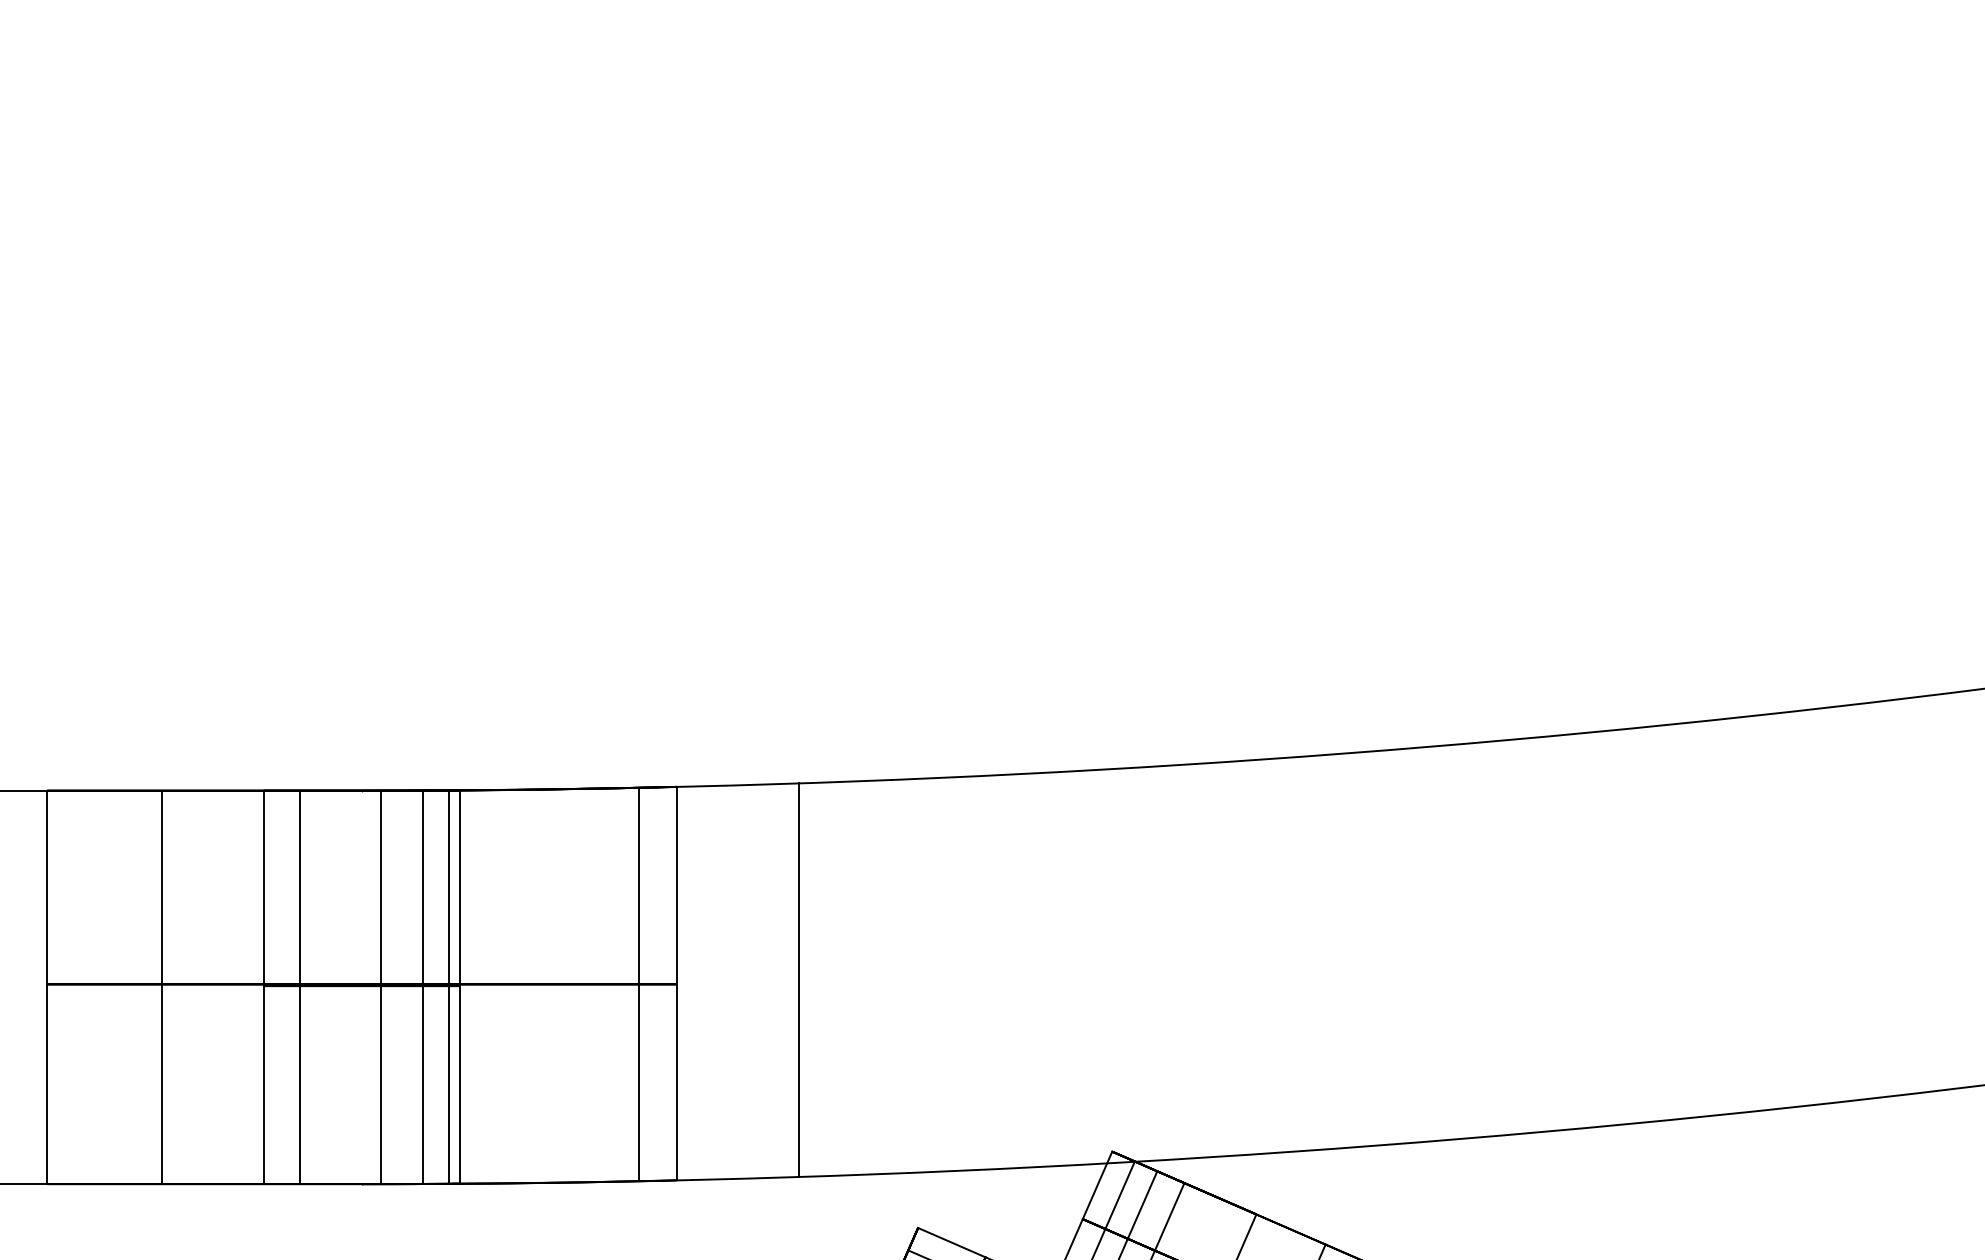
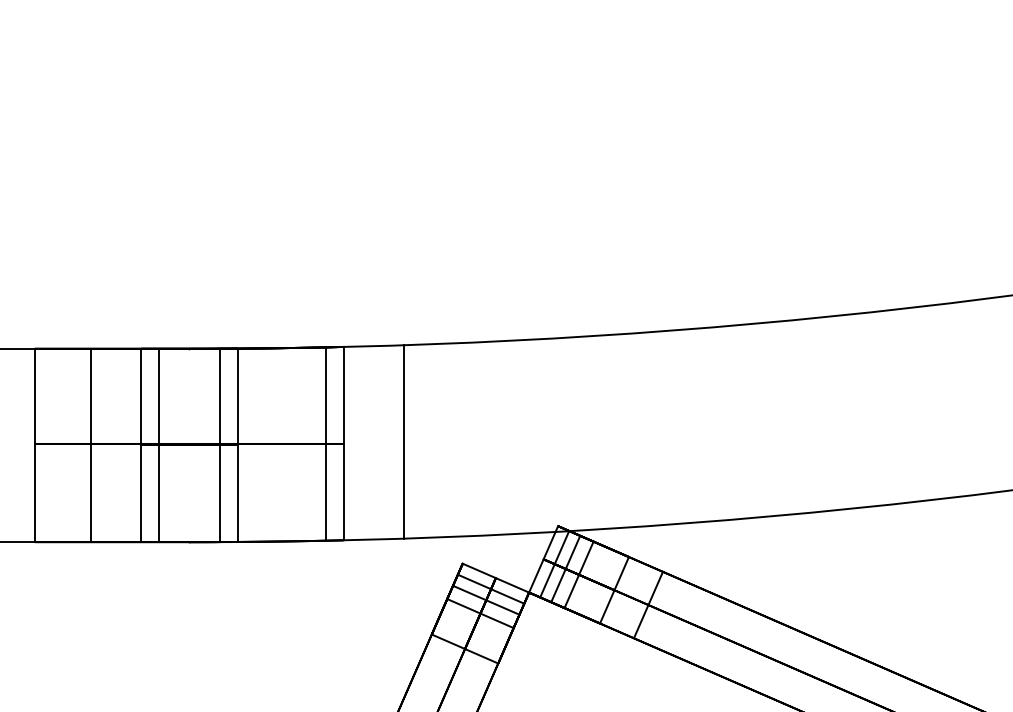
line: (380, 987) -> (198, 445), removed
line: (449, 987) -> (232, 445), removed

